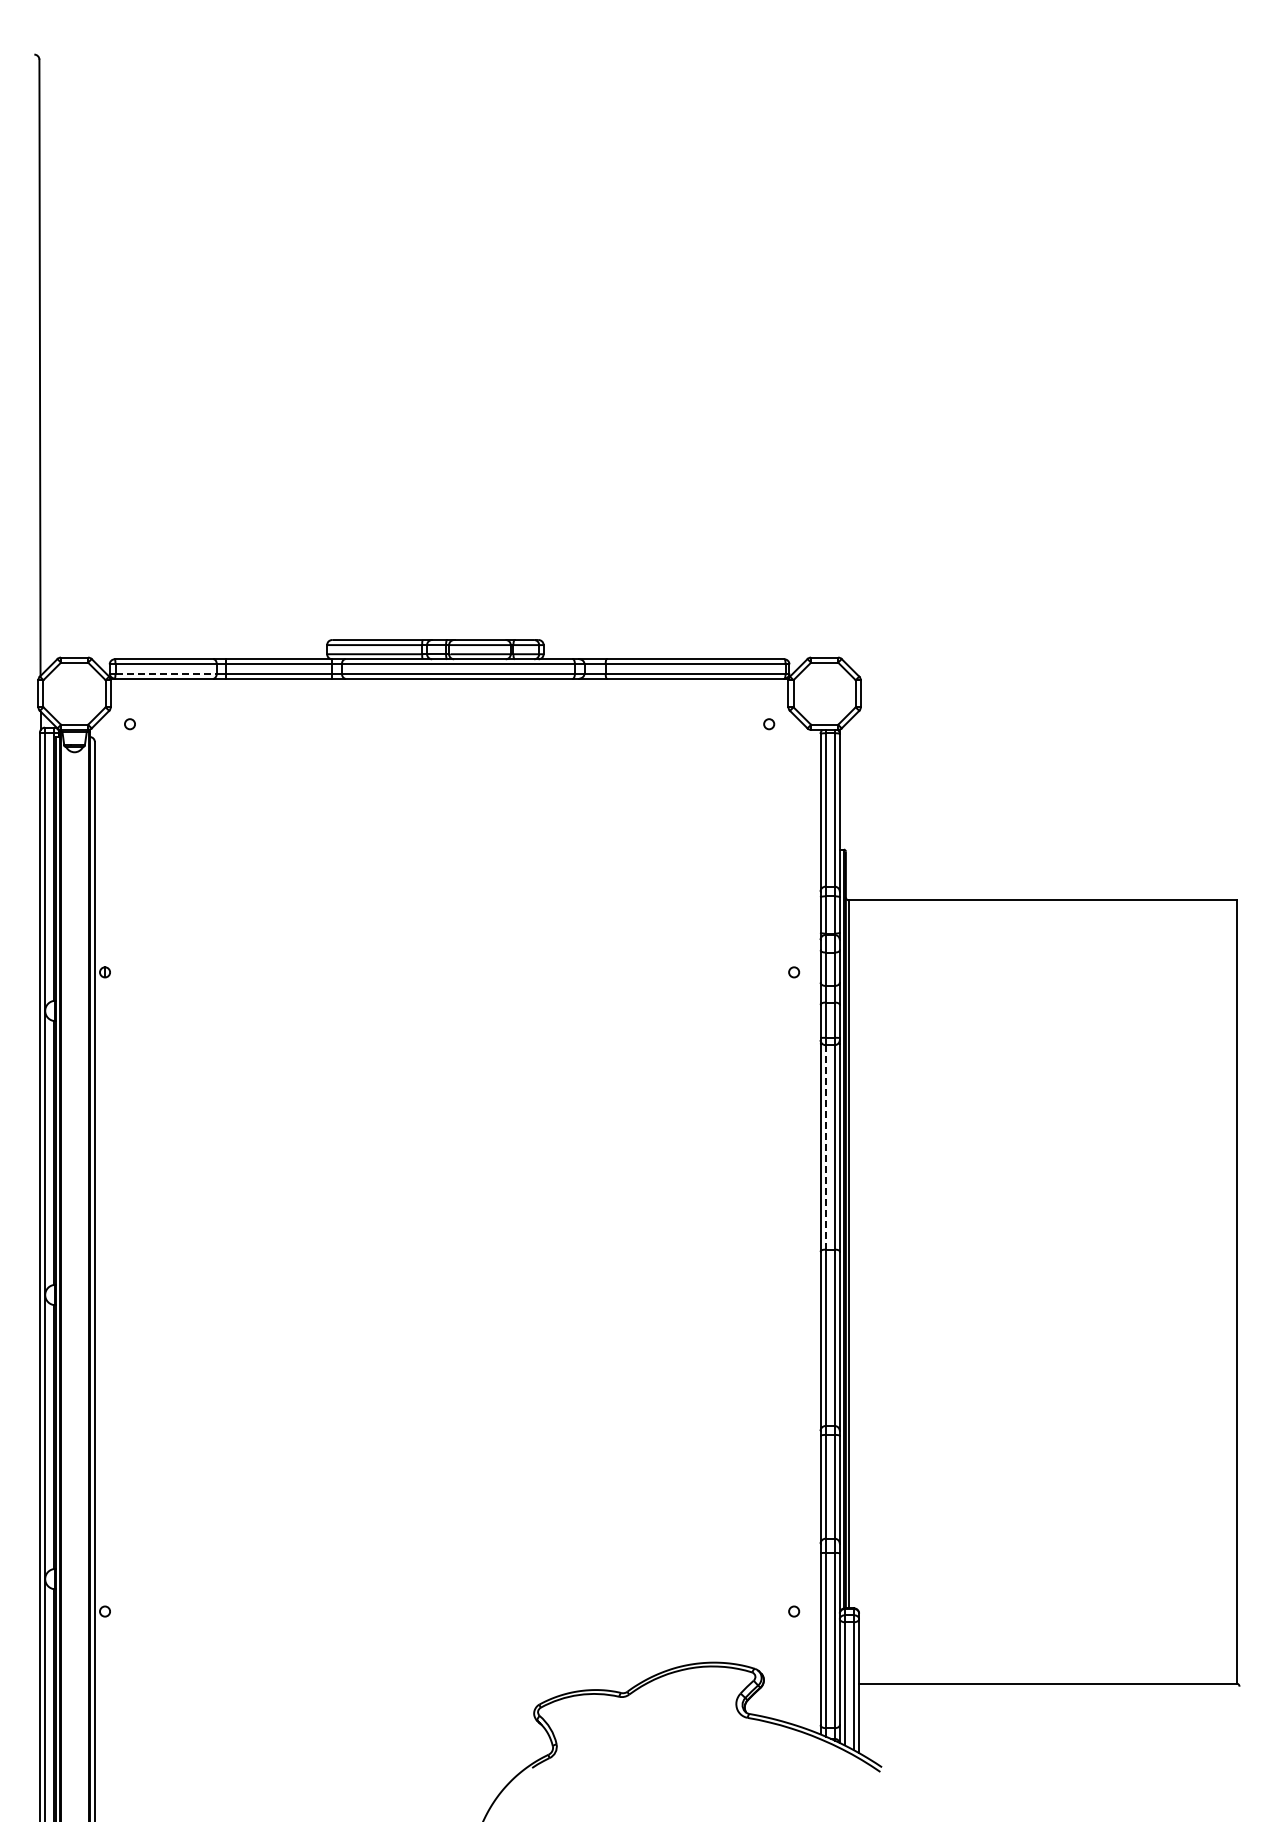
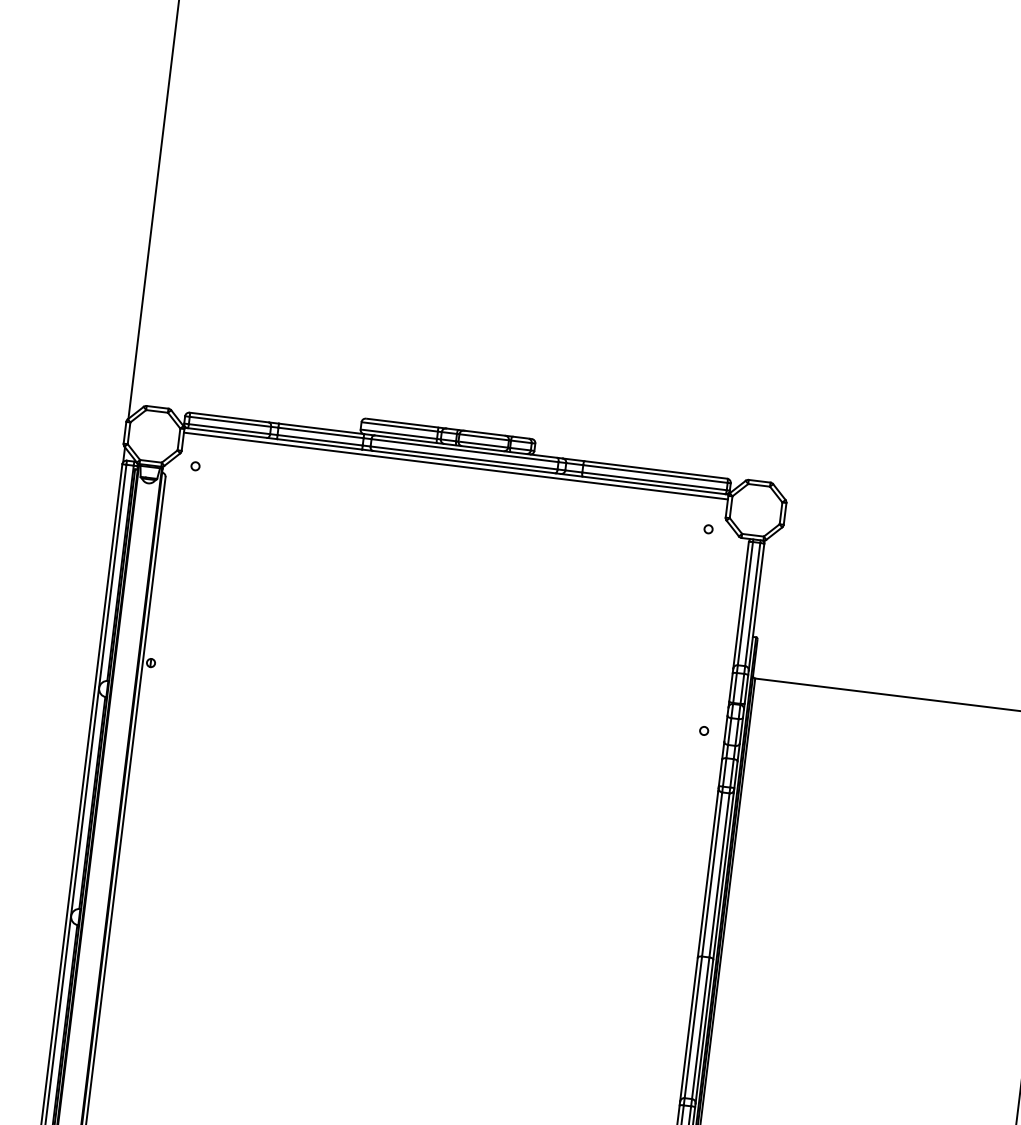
line: (166, 673) -> (229, 429), dashed -> solid
line: (449, 684) -> (455, 465), added
line: (825, 1147) -> (712, 874), dashed -> solid

